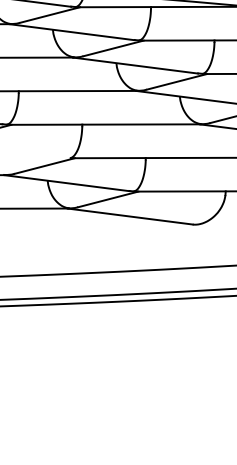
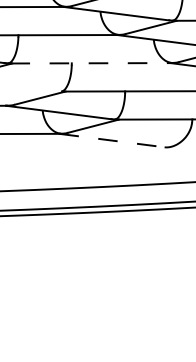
line: (105, 124) -> (91, 63), solid -> dashed
line: (130, 216) -> (112, 140), solid -> dashed

